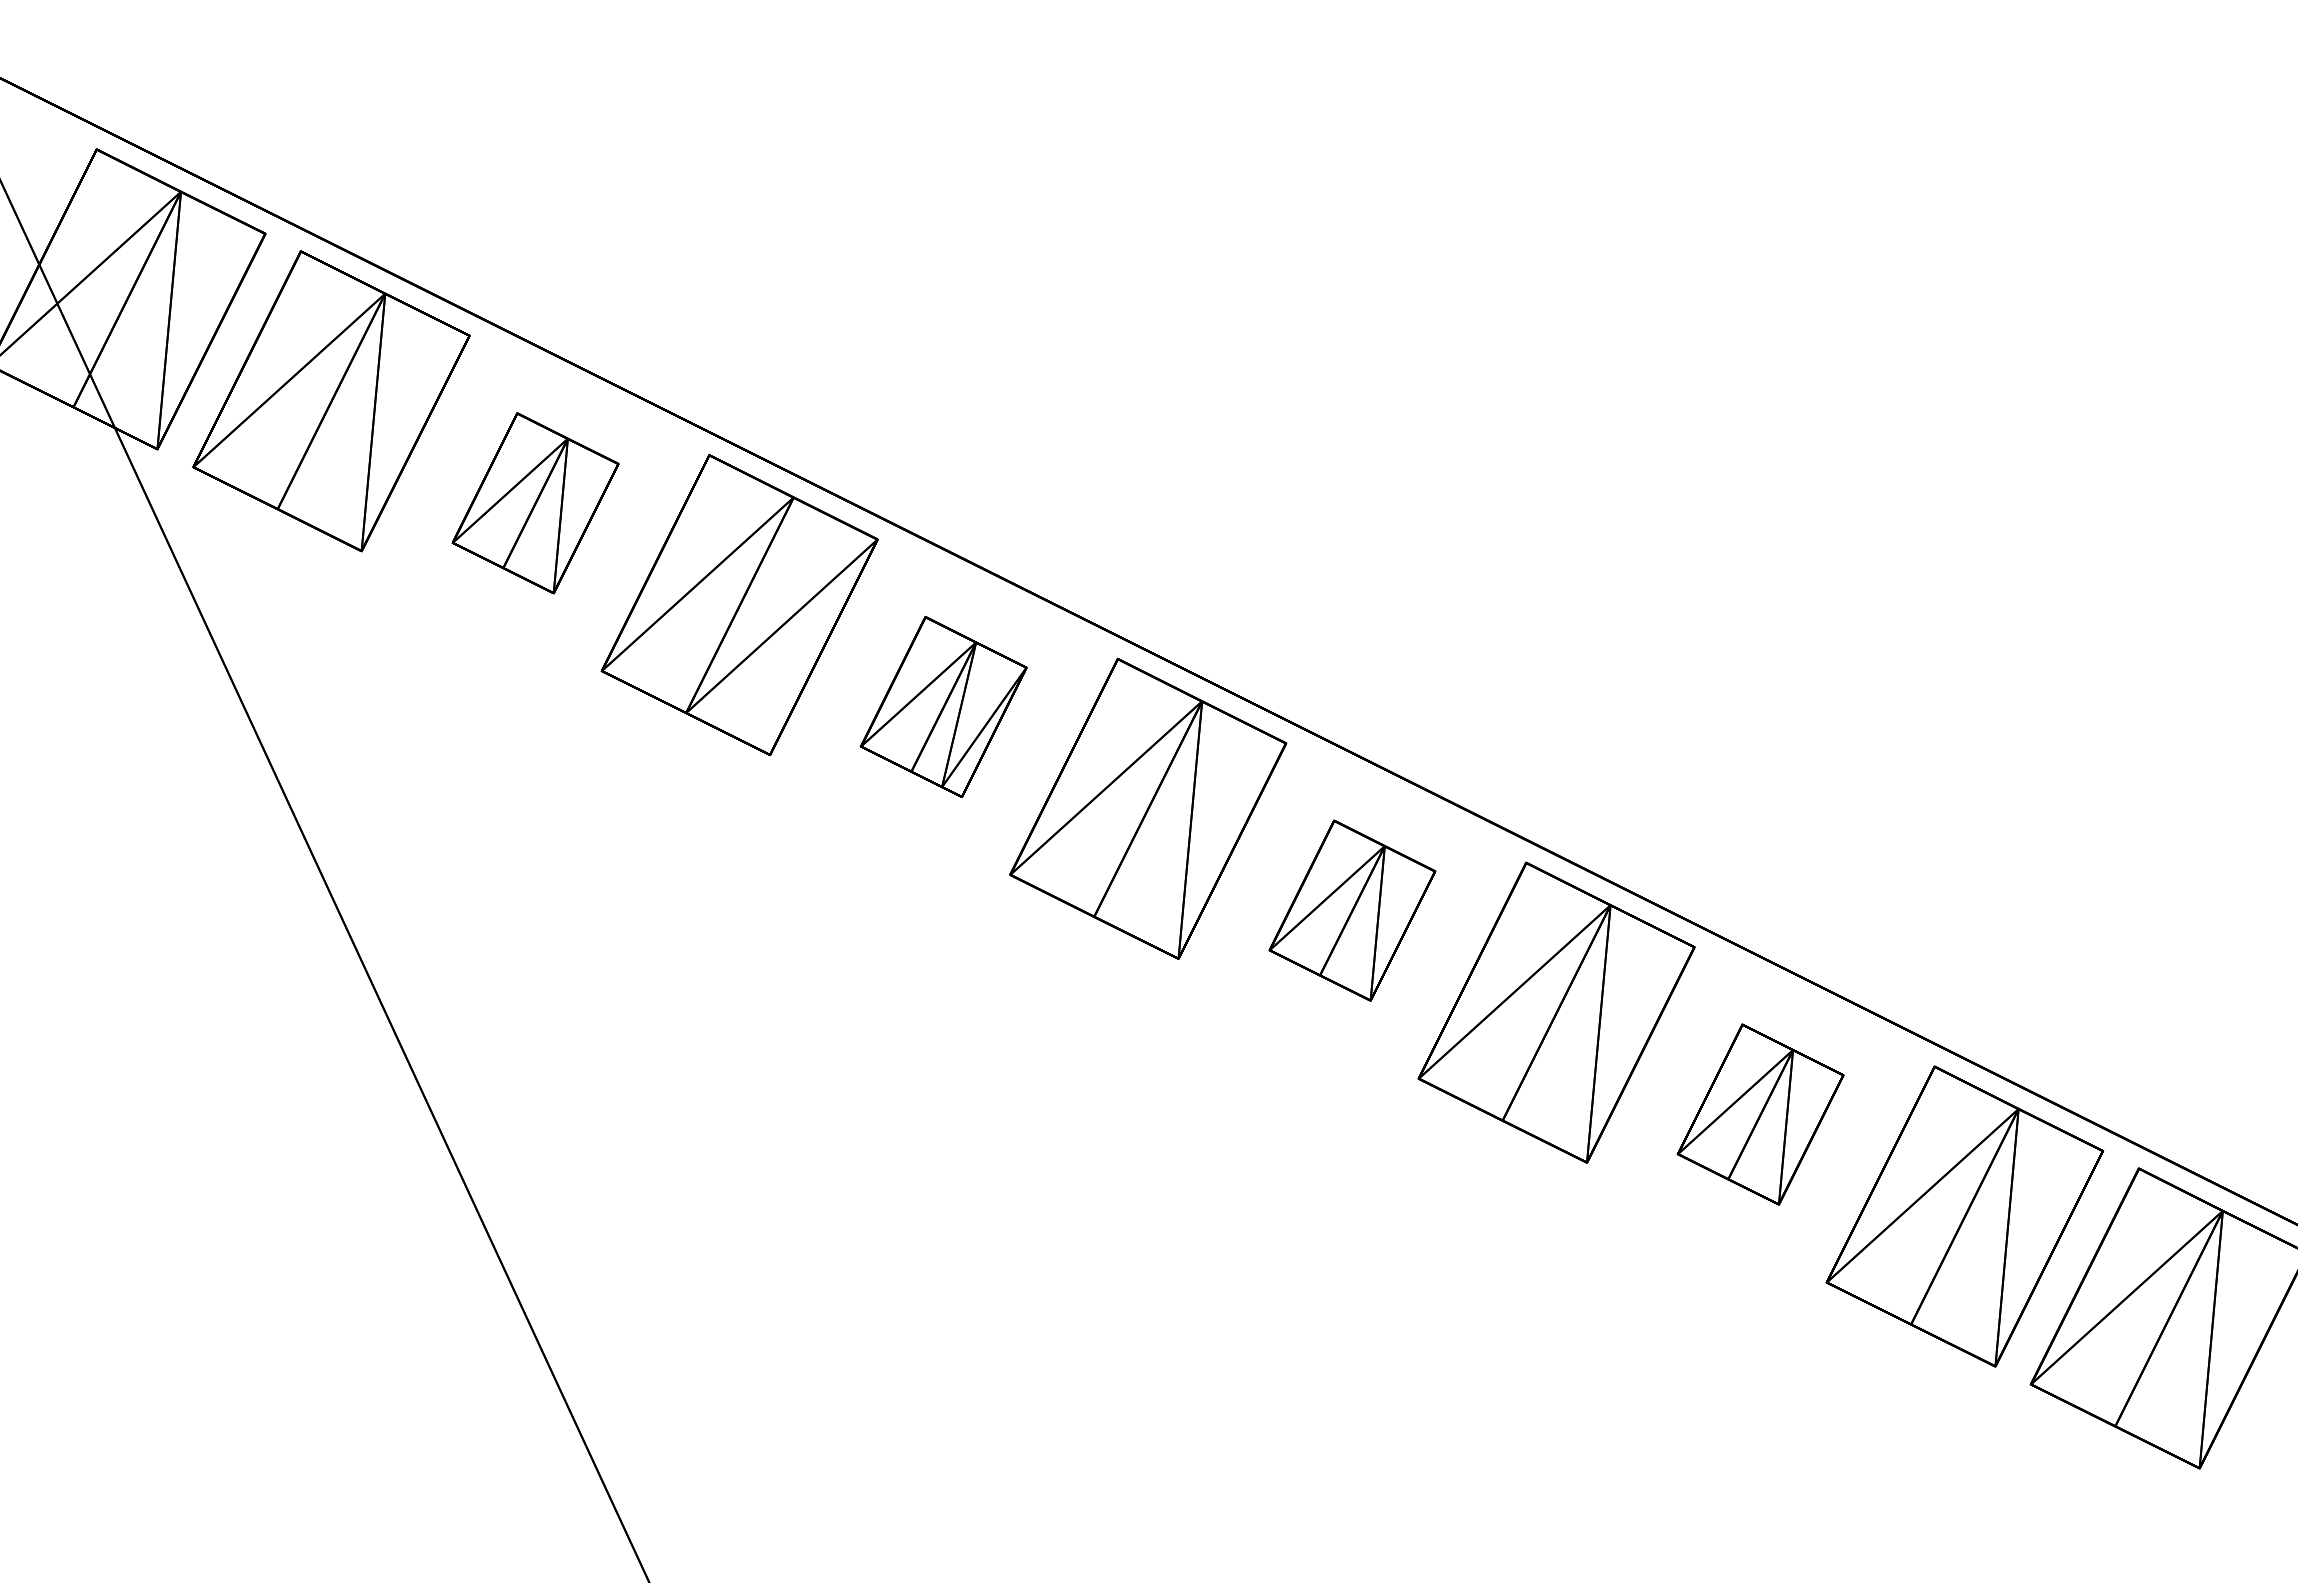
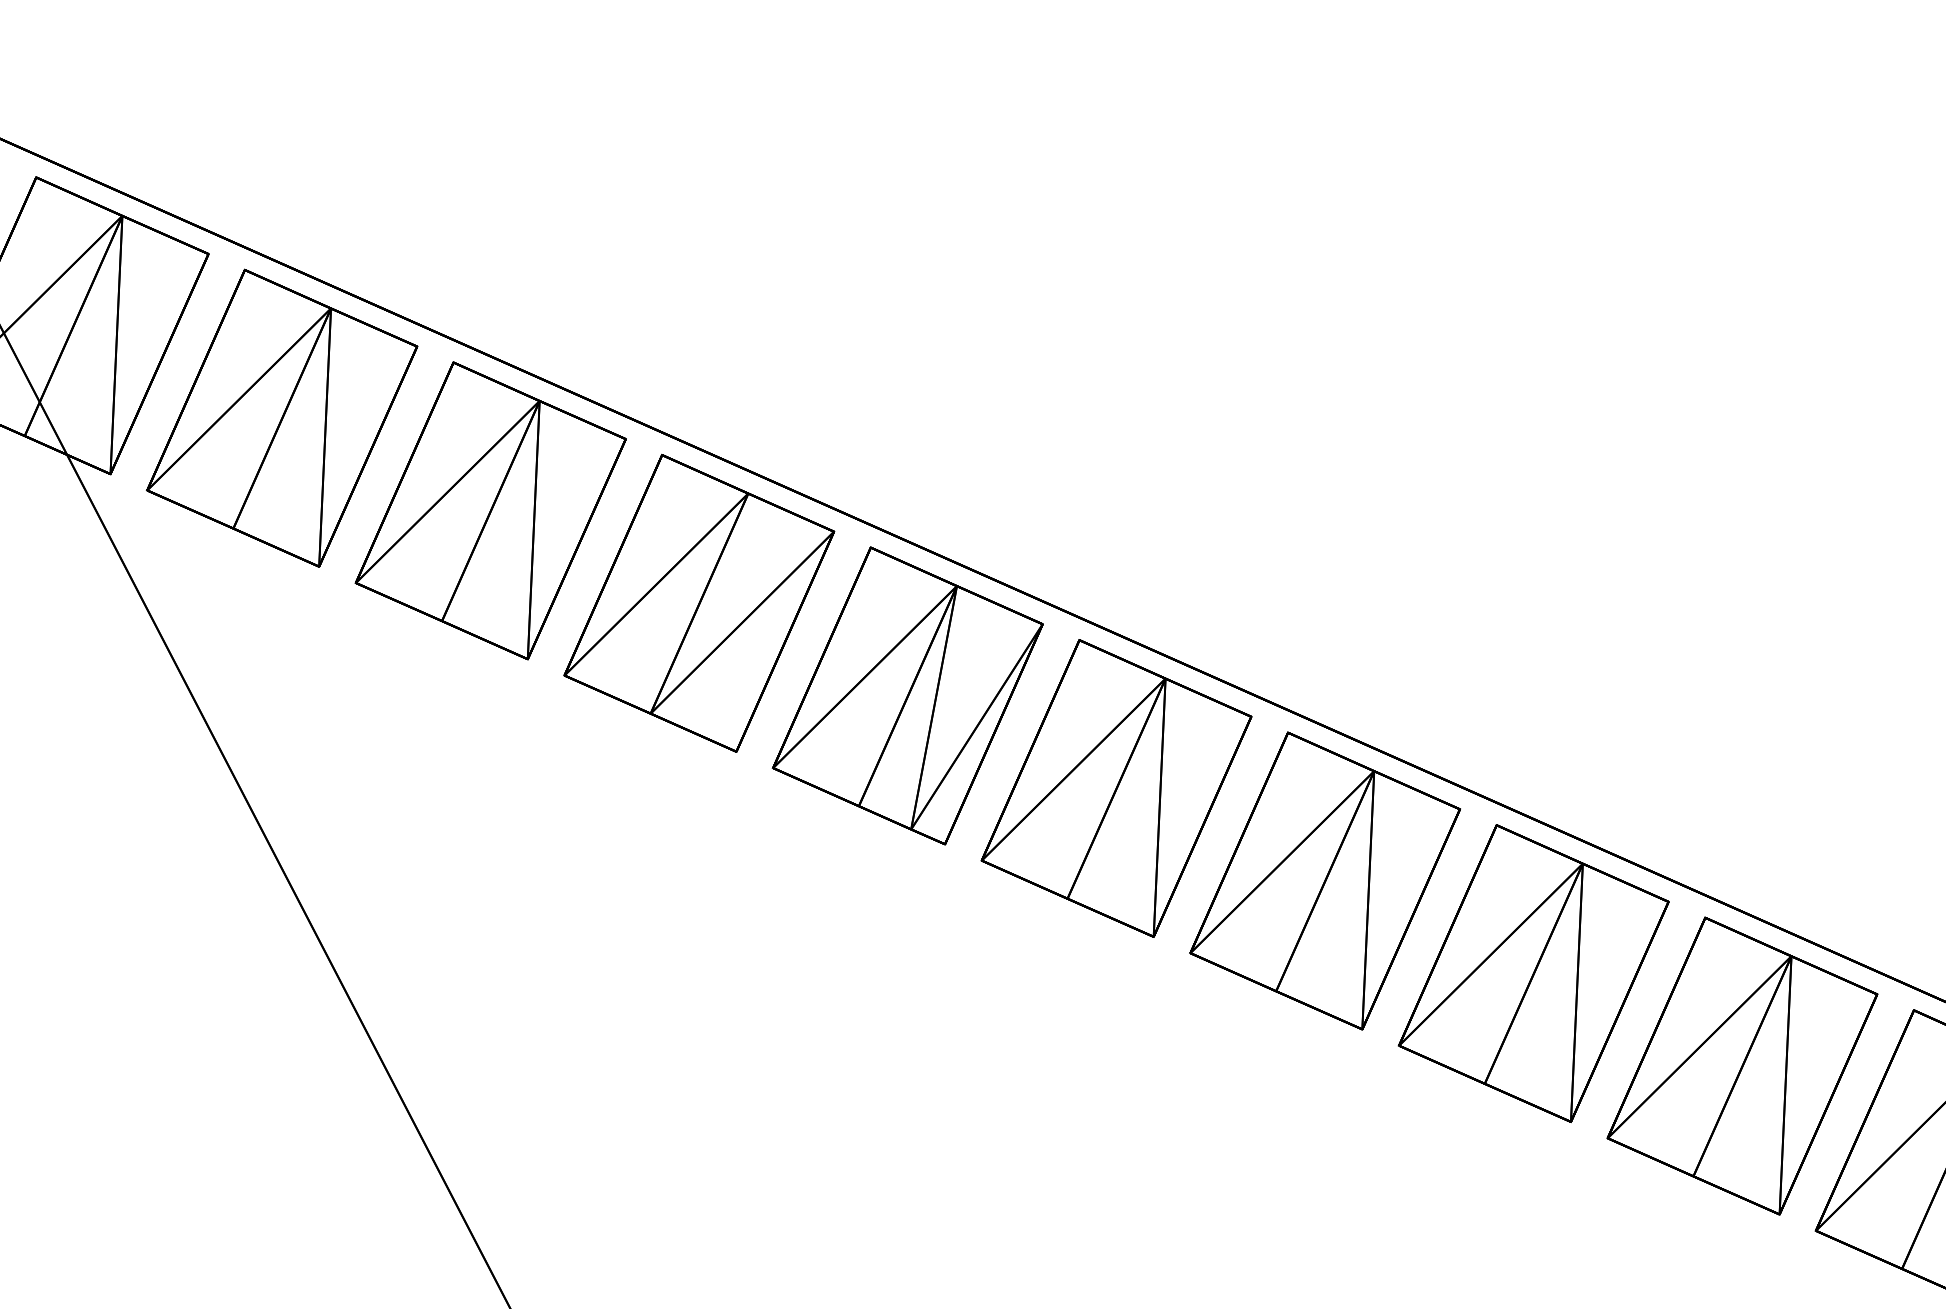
part: (535, 503) -> (490, 511), size x1.67
part: (943, 706) -> (907, 695), size x1.67
part: (1352, 910) -> (1325, 880), size x1.67
part: (1760, 1114) -> (1742, 1065), size x1.67

